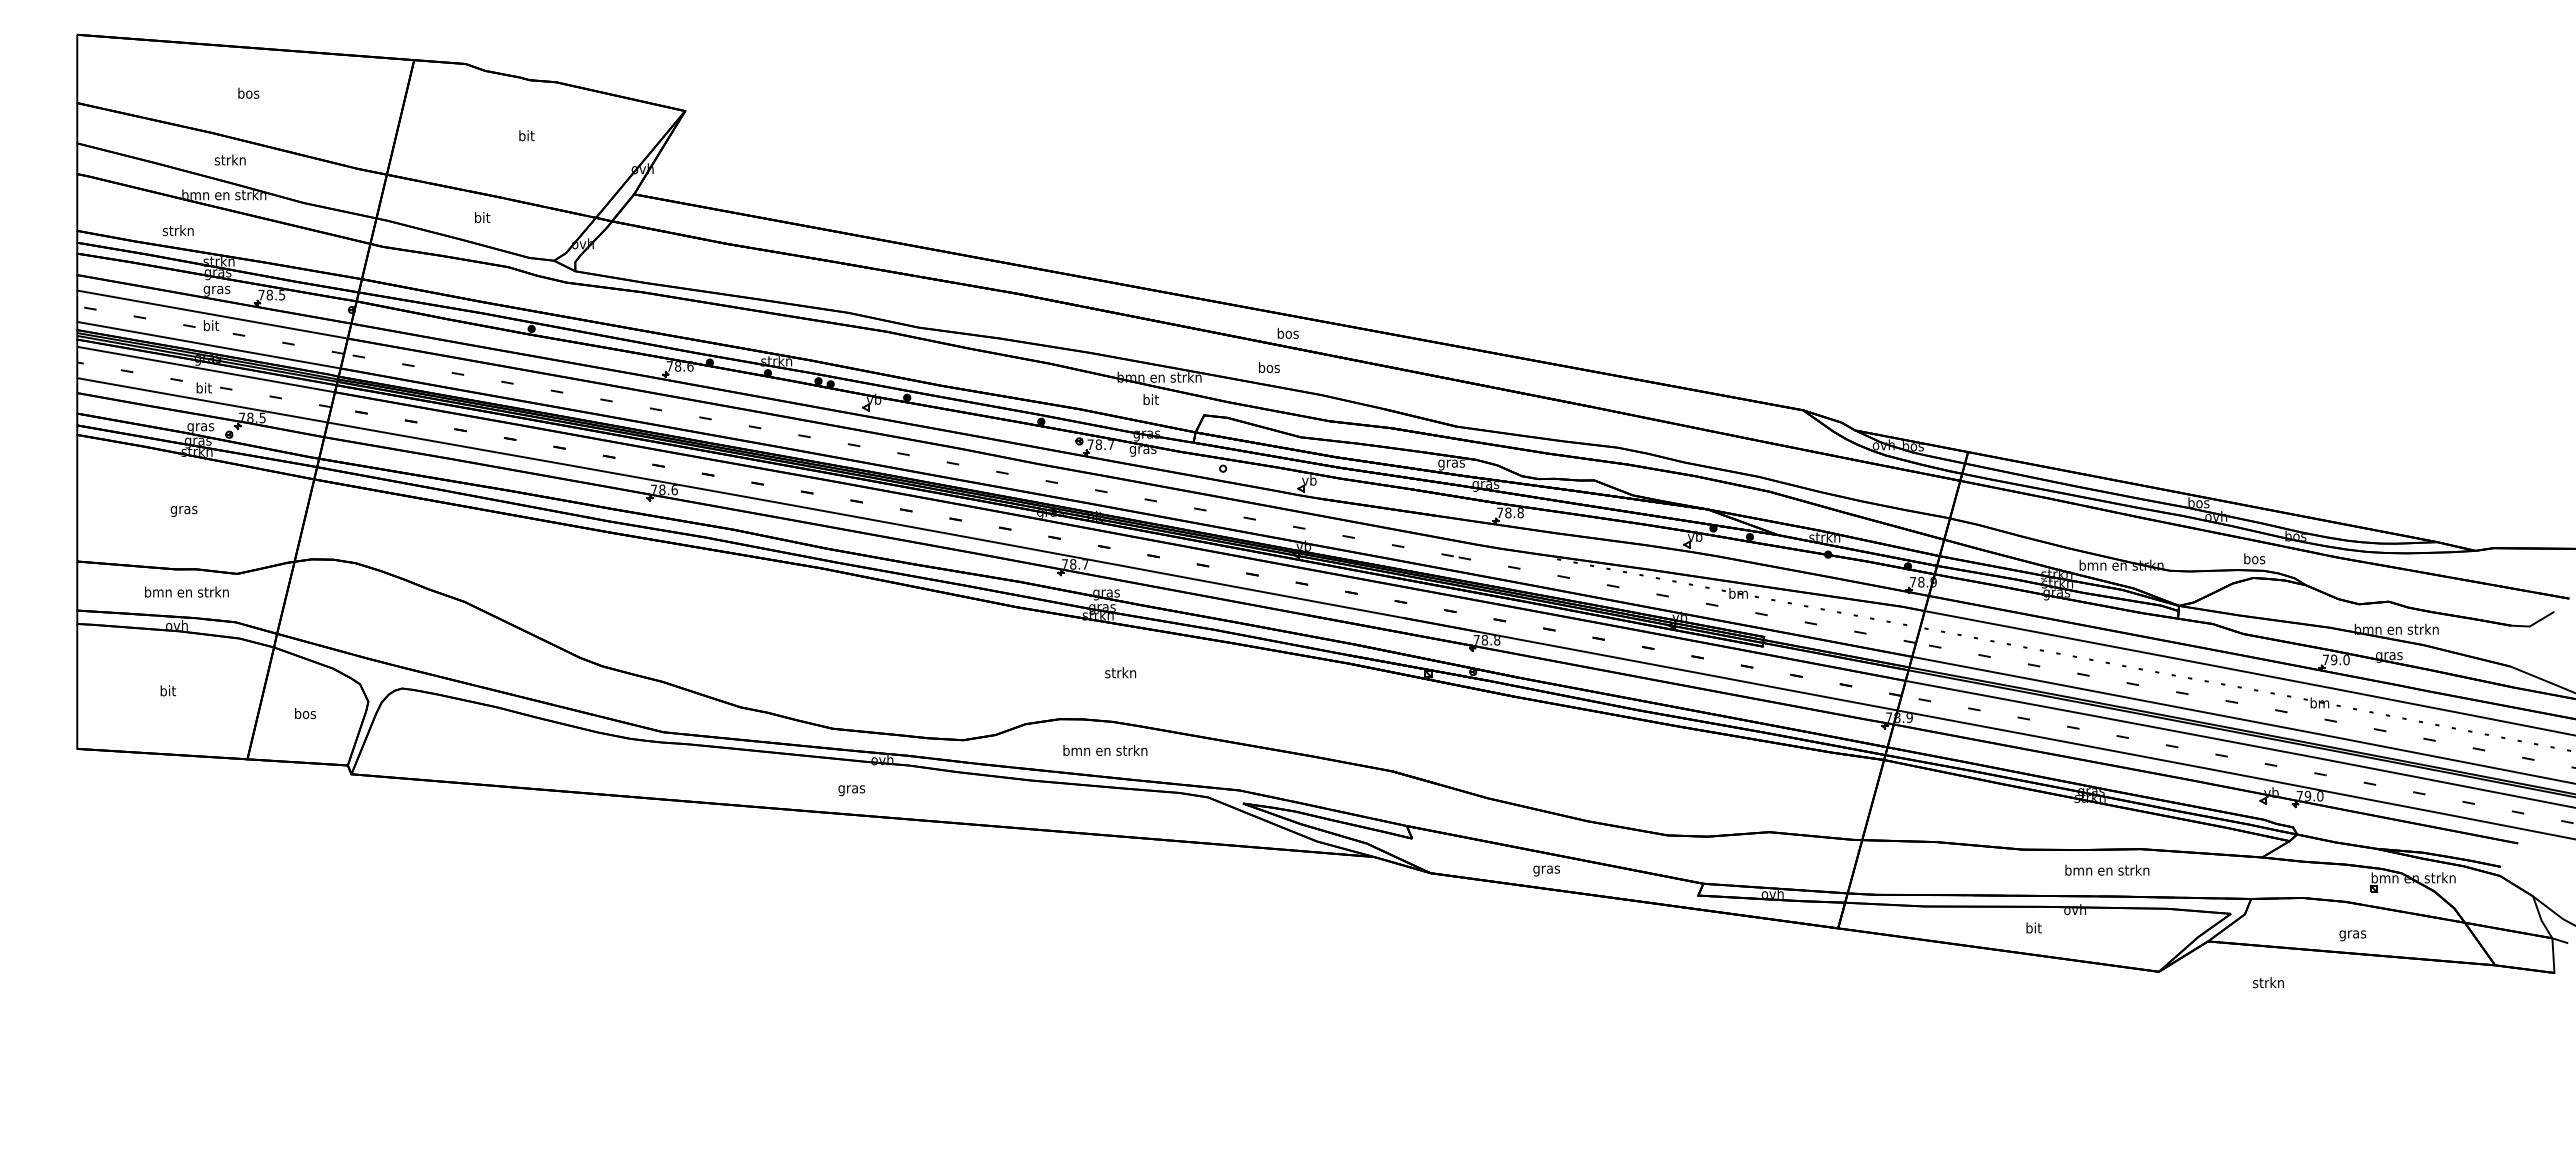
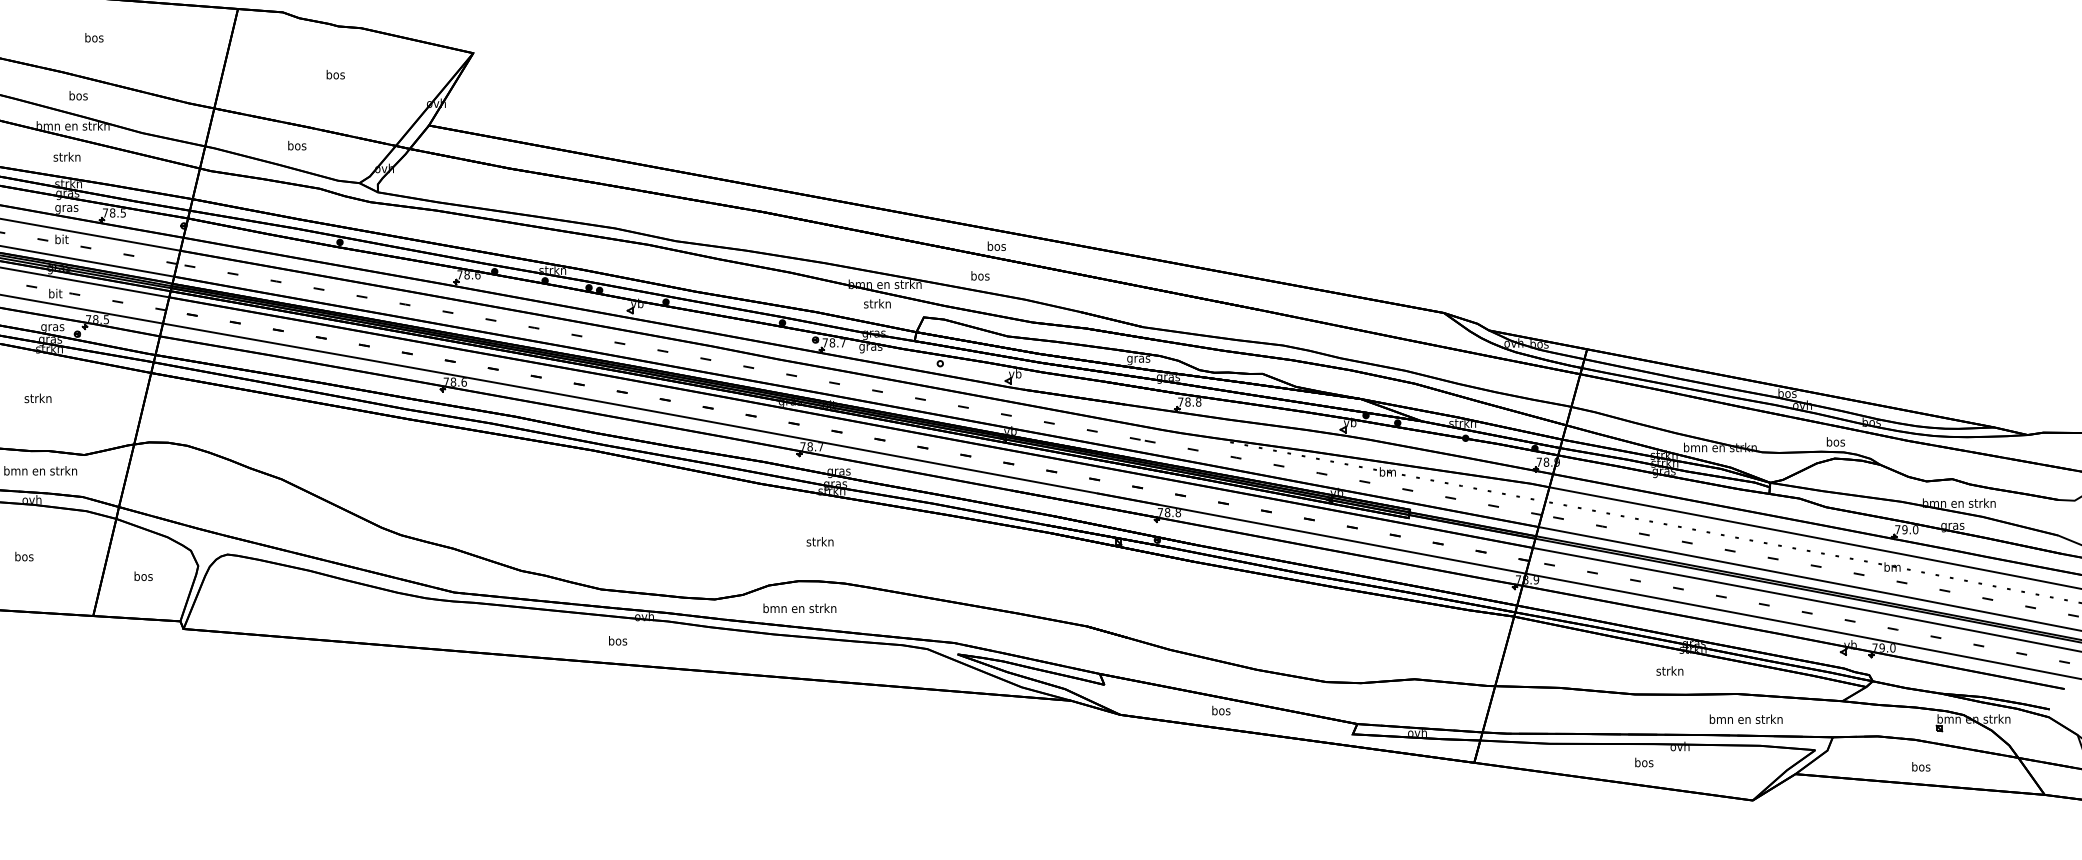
text: (526, 135) -> (335, 74), bit -> bos
text: (229, 159) -> (77, 95), strkn -> bos
text: (482, 217) -> (297, 145), bit -> bos
text: (177, 230) -> (66, 156), moved
text: (1150, 399) -> (877, 303), bit -> strkn
text: (183, 509) -> (37, 399), gras -> strkn
text: (1120, 672) -> (819, 541), moved
text: (167, 690) -> (23, 556), bit -> bos
text: (1105, 750) -> (800, 608), moved
text: (851, 789) -> (617, 642), gras -> bos
text: (1546, 869) -> (1221, 711), gras -> bos
text: (2107, 869) -> (1746, 718), moved
text: (2033, 927) -> (1643, 762), bit -> bos
text: (2352, 934) -> (1920, 768), gras -> bos
text: (2268, 982) -> (1669, 670), moved

